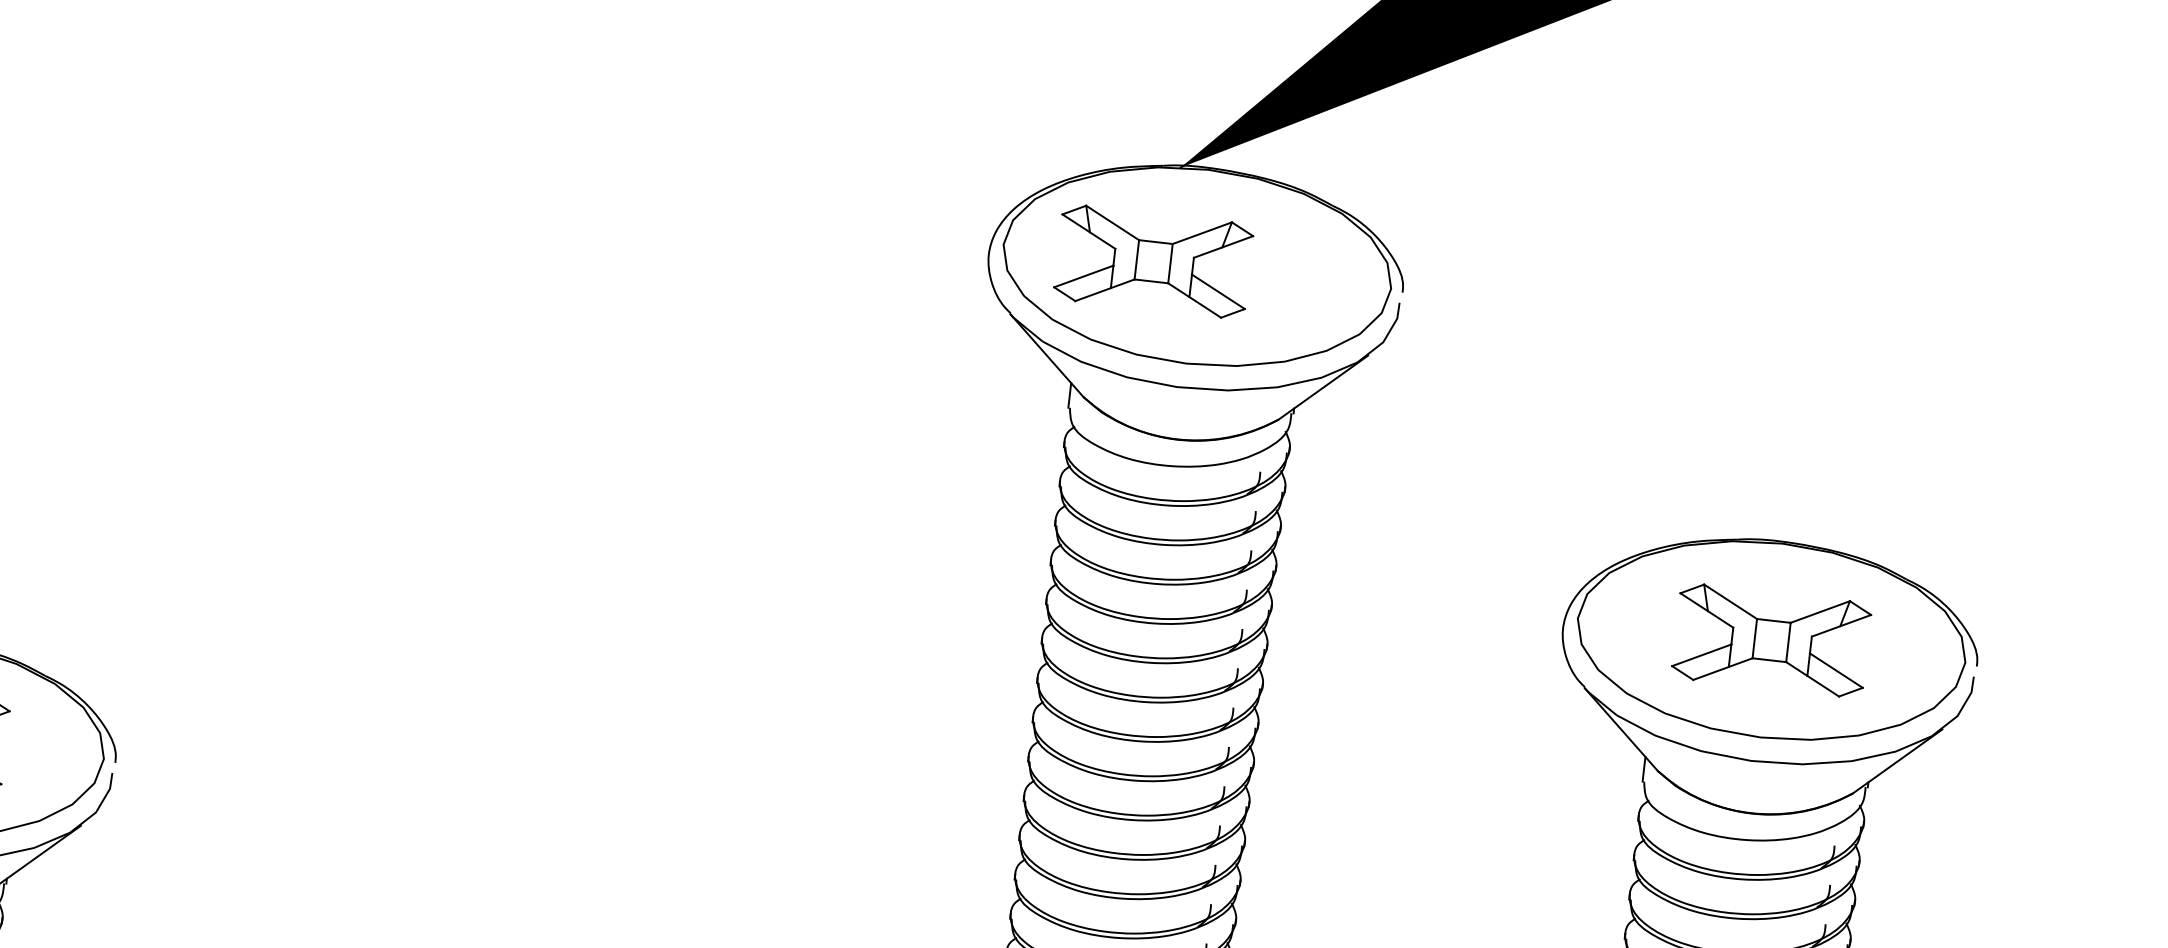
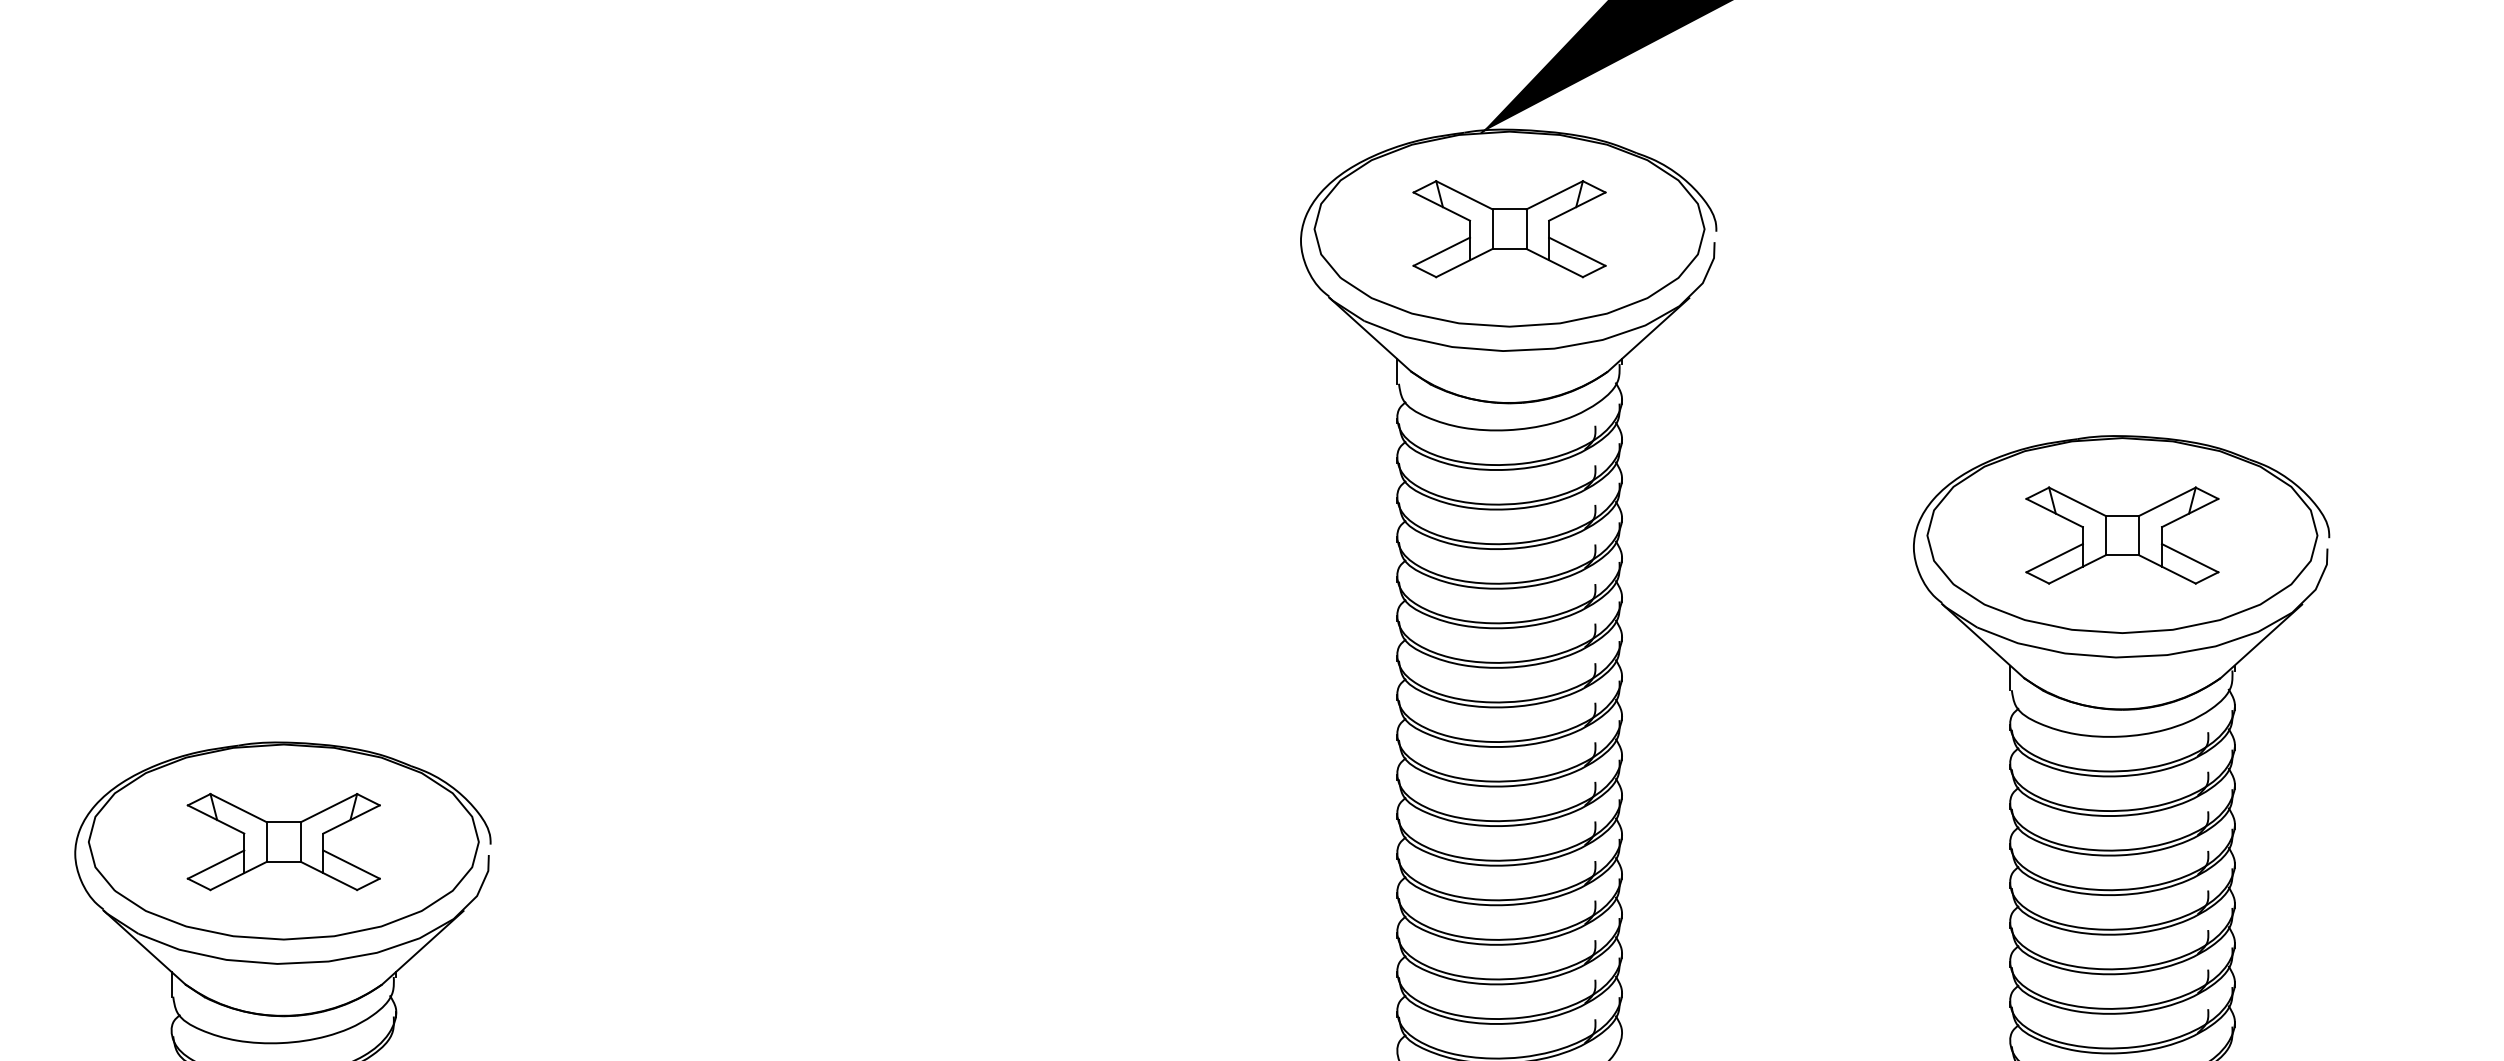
part: (1153, 262) -> (1509, 229), moved

